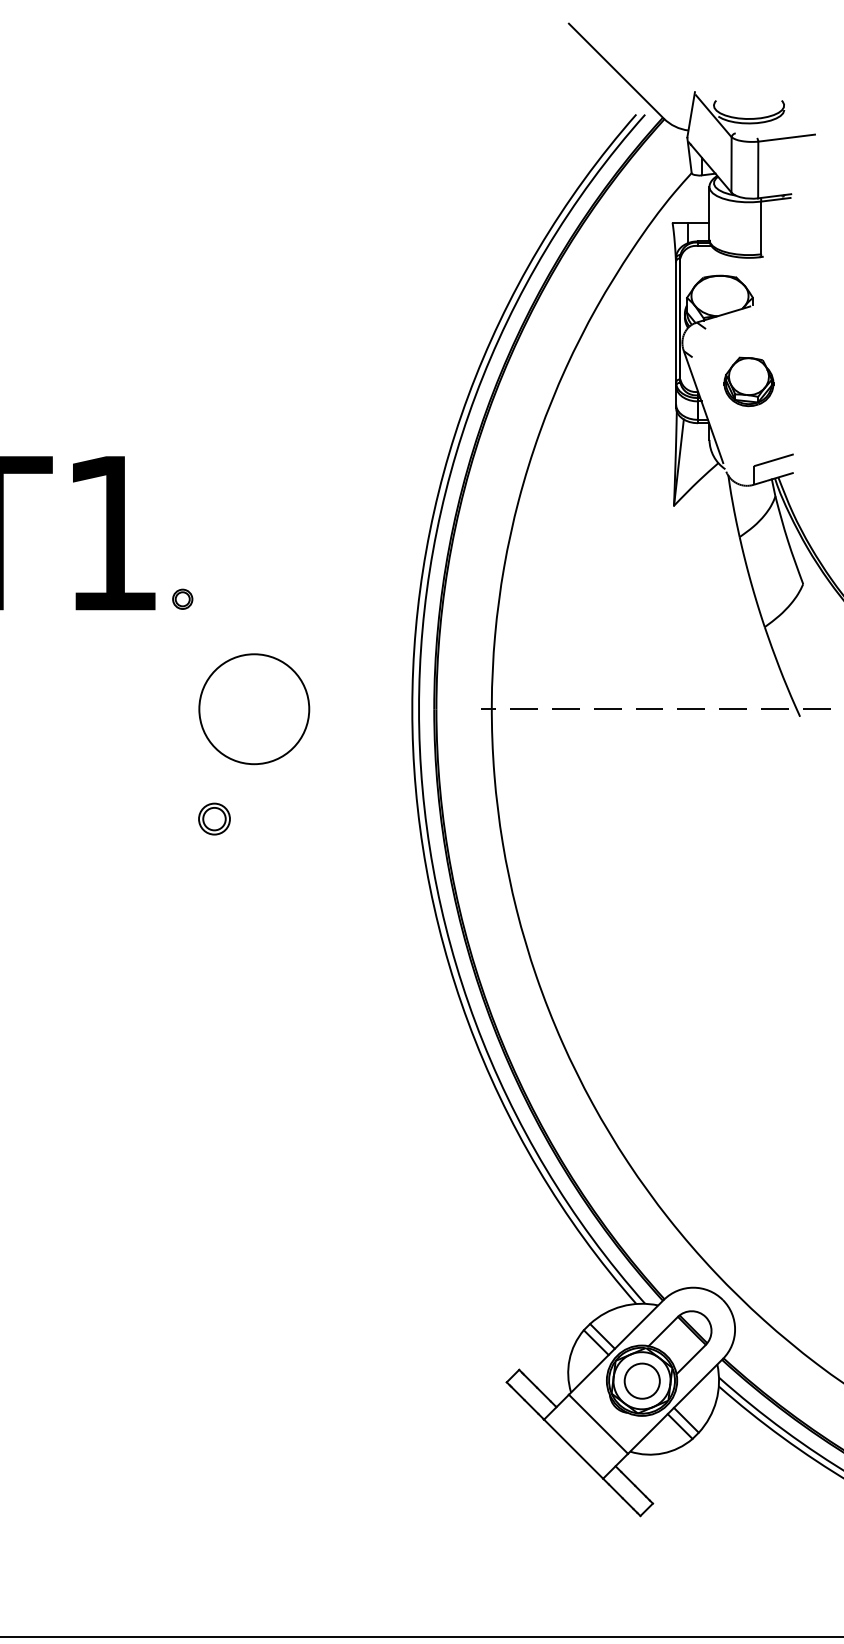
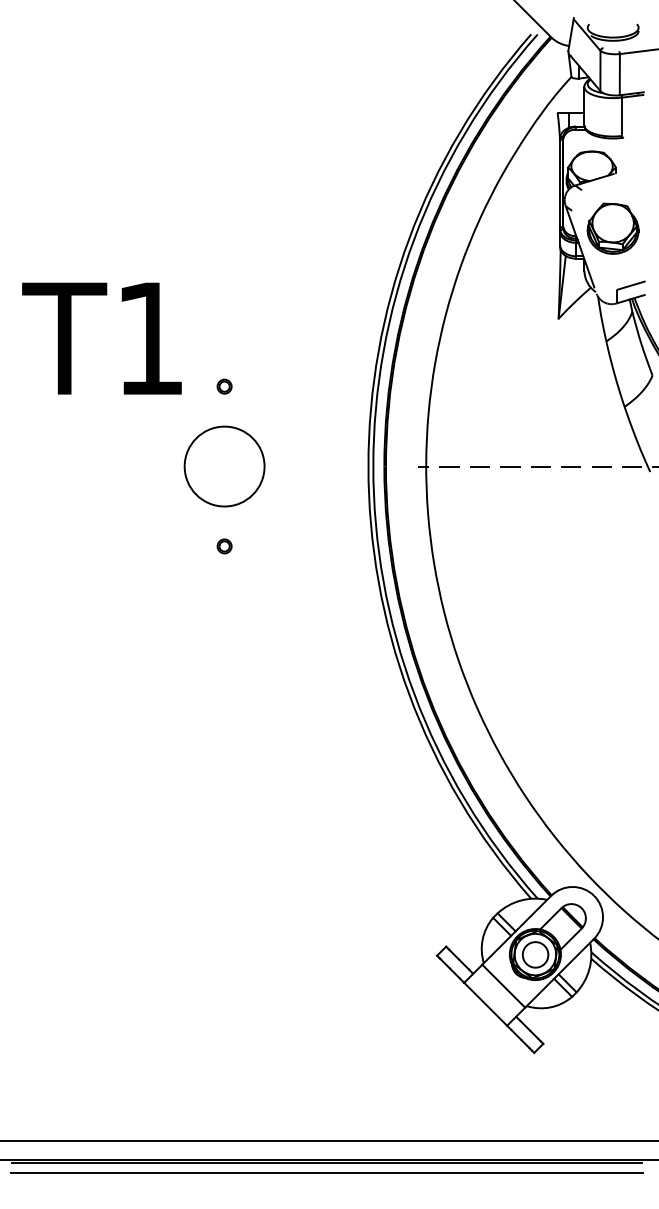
part: (748, 381) -> (612, 228), size x1.43
part: (182, 599) -> (224, 386), moved
circle: (254, 709) -> (224, 466), moved
circle: (214, 819) -> (224, 546), size x0.62

